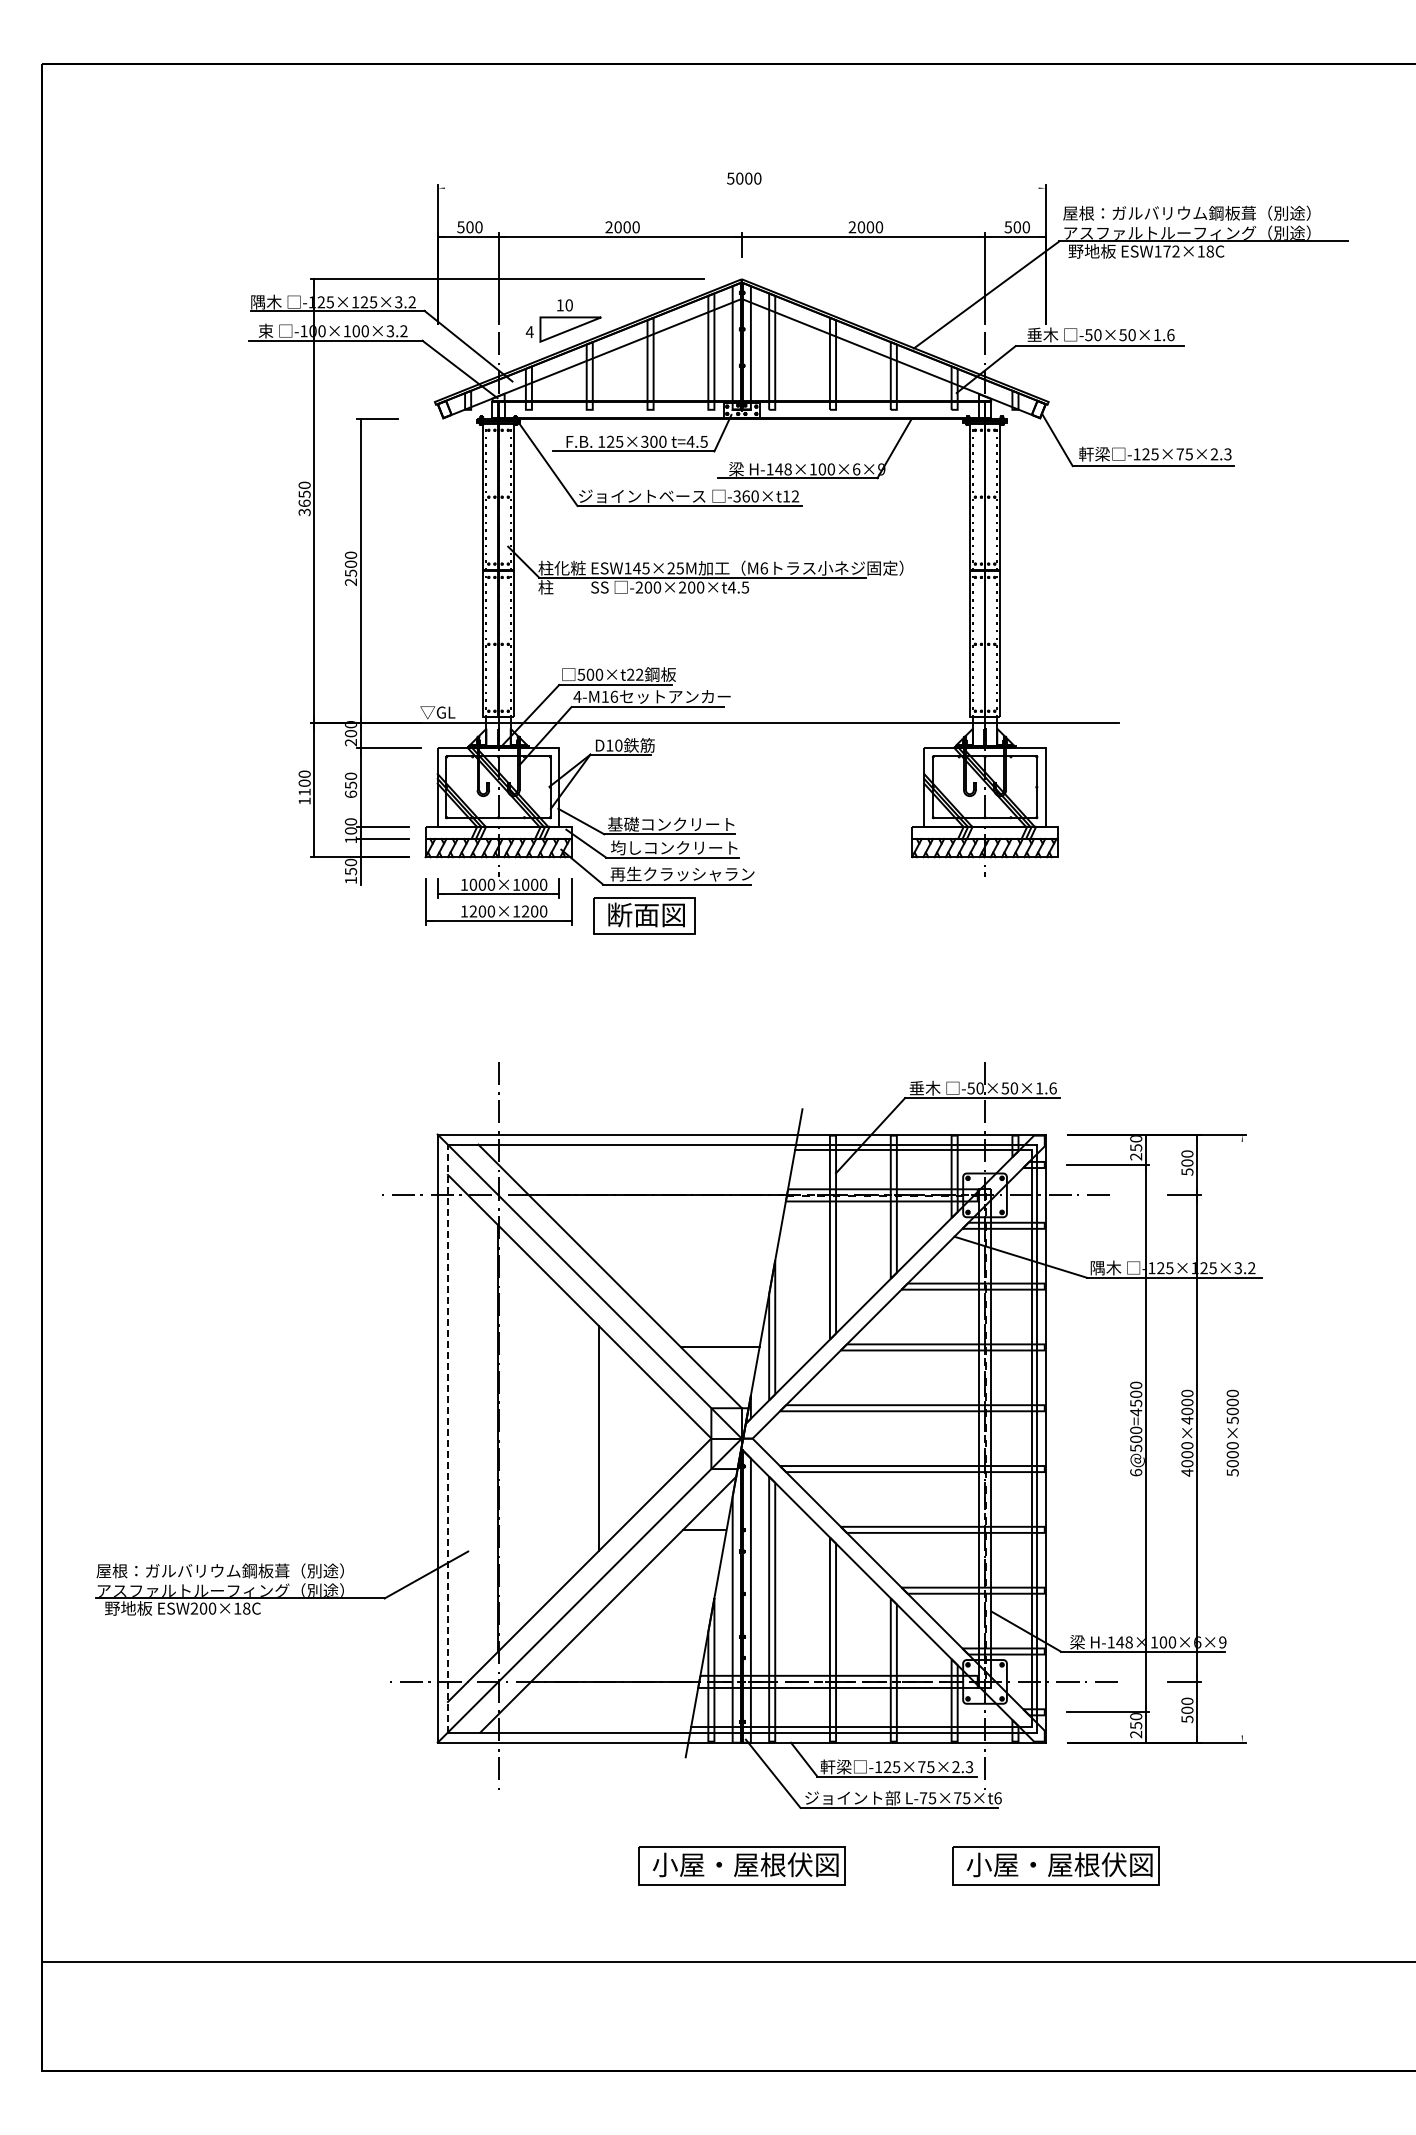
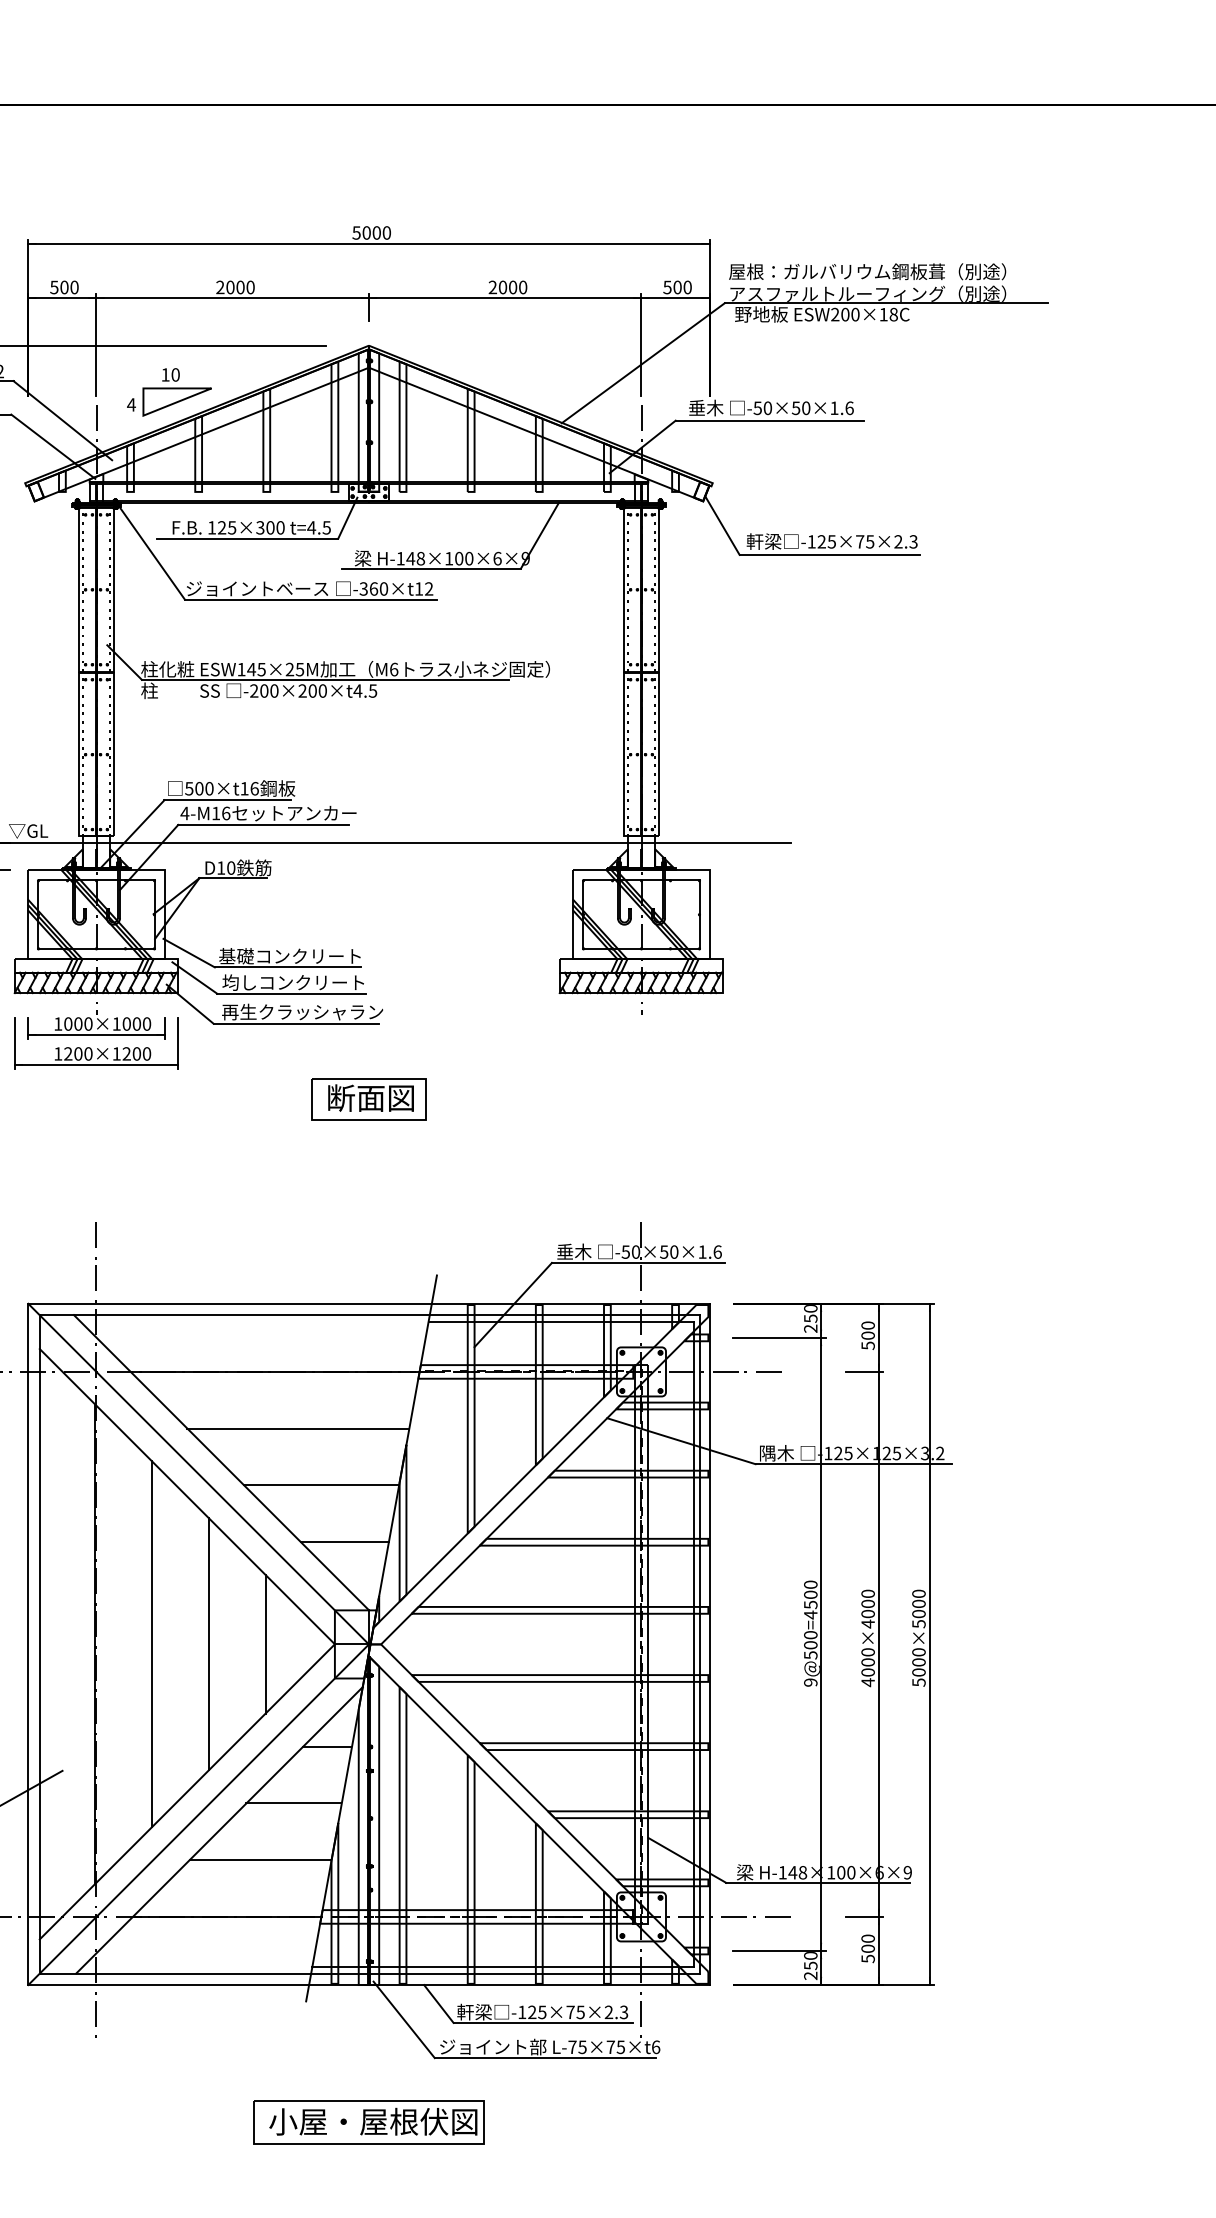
line: (741, 188) -> (368, 244), added
text: (1166, 251) -> (844, 314), ESW172×18C -> ESW200×18C
text: (635, 674) -> (249, 788), 500×t22 -> 500×t16
part: (644, 915) -> (368, 1098), moved
line: (678, 1245) -> (298, 1428), added
line: (699, 1296) -> (321, 1485), added
line: (447, 1438) -> (39, 1644), dashed -> solid
line: (548, 1438) -> (152, 1644), added
line: (649, 1438) -> (265, 1644), added
line: (1242, 1438) -> (929, 1644), added
text: (1136, 1472) -> (811, 1682), 6@500=4500 -> 9@500=4500
line: (674, 1580) -> (293, 1803), added
line: (644, 1631) -> (259, 1860), added
part: (1055, 1865) -> (720, 2122), removed

